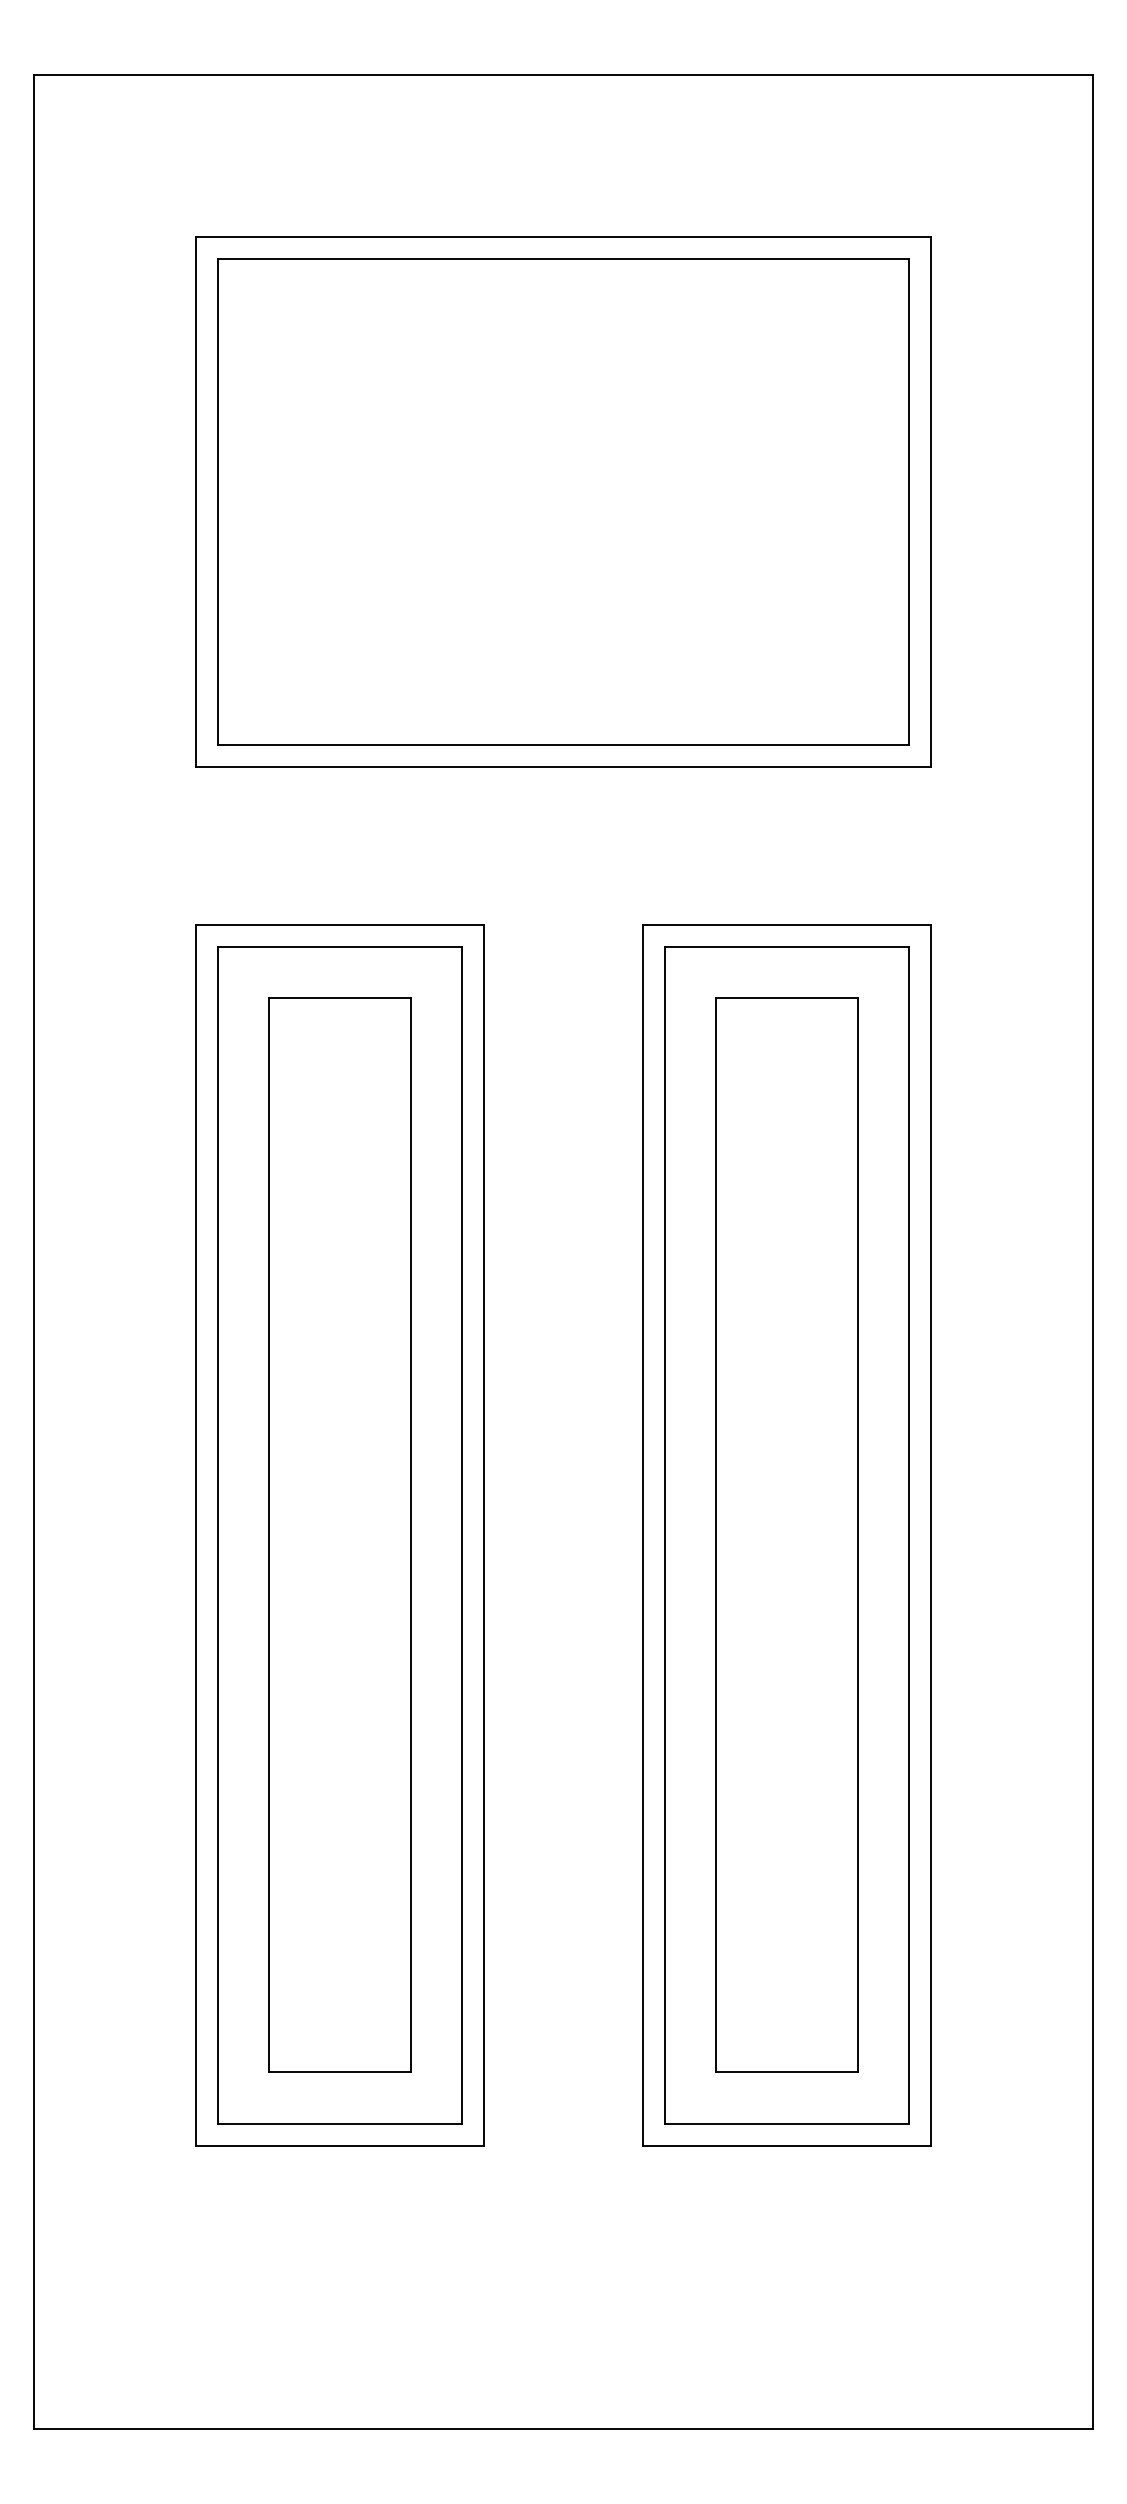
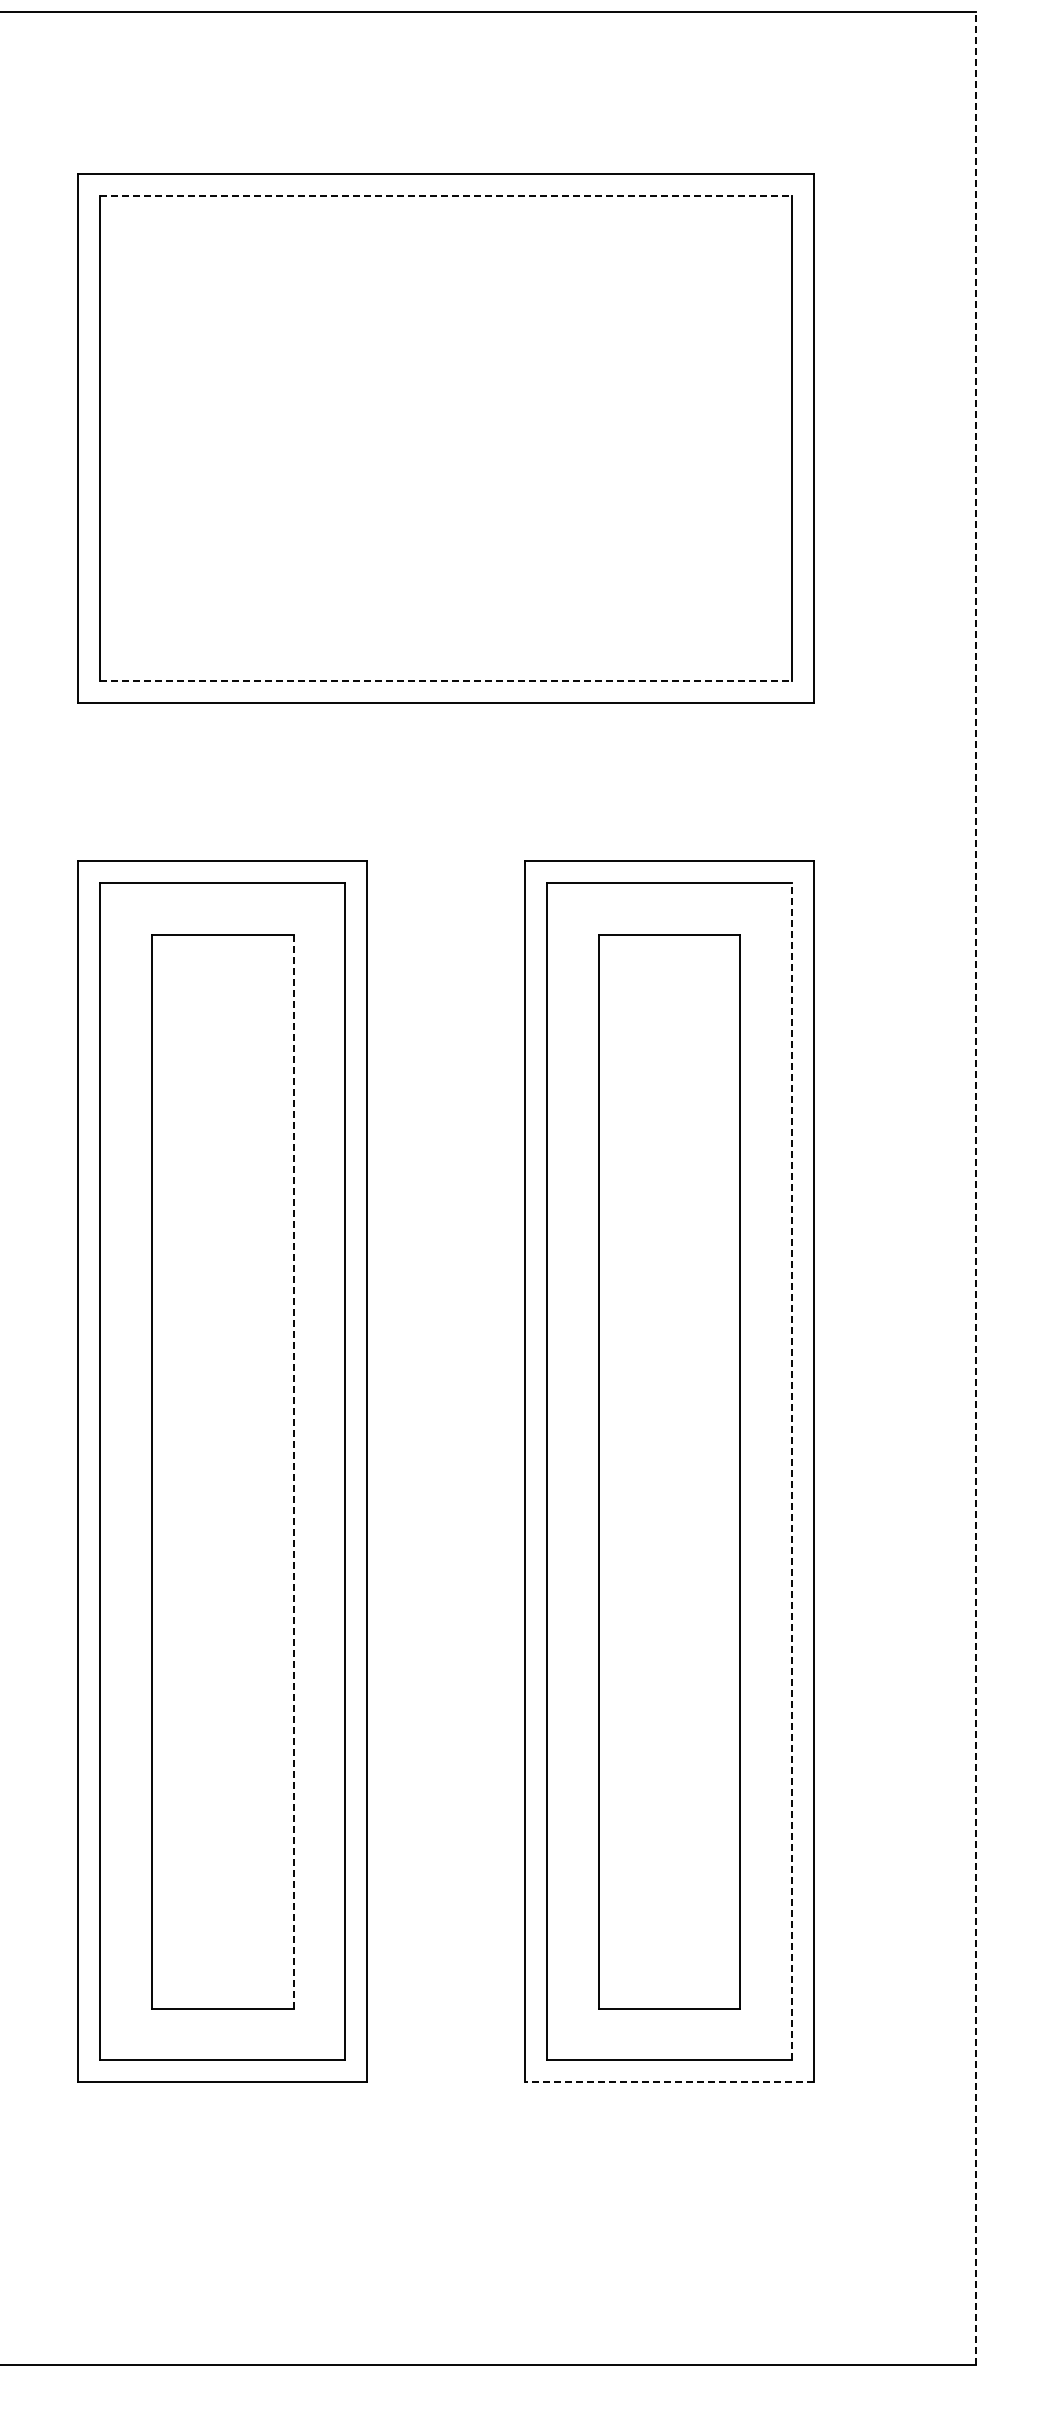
line: (563, 259) -> (446, 196), solid -> dashed
line: (563, 744) -> (446, 681), solid -> dashed
line: (1093, 1252) -> (976, 1189), solid -> dashed
line: (909, 1534) -> (792, 1471), solid -> dashed
line: (410, 1535) -> (293, 1472), solid -> dashed
line: (786, 2145) -> (669, 2082), solid -> dashed

